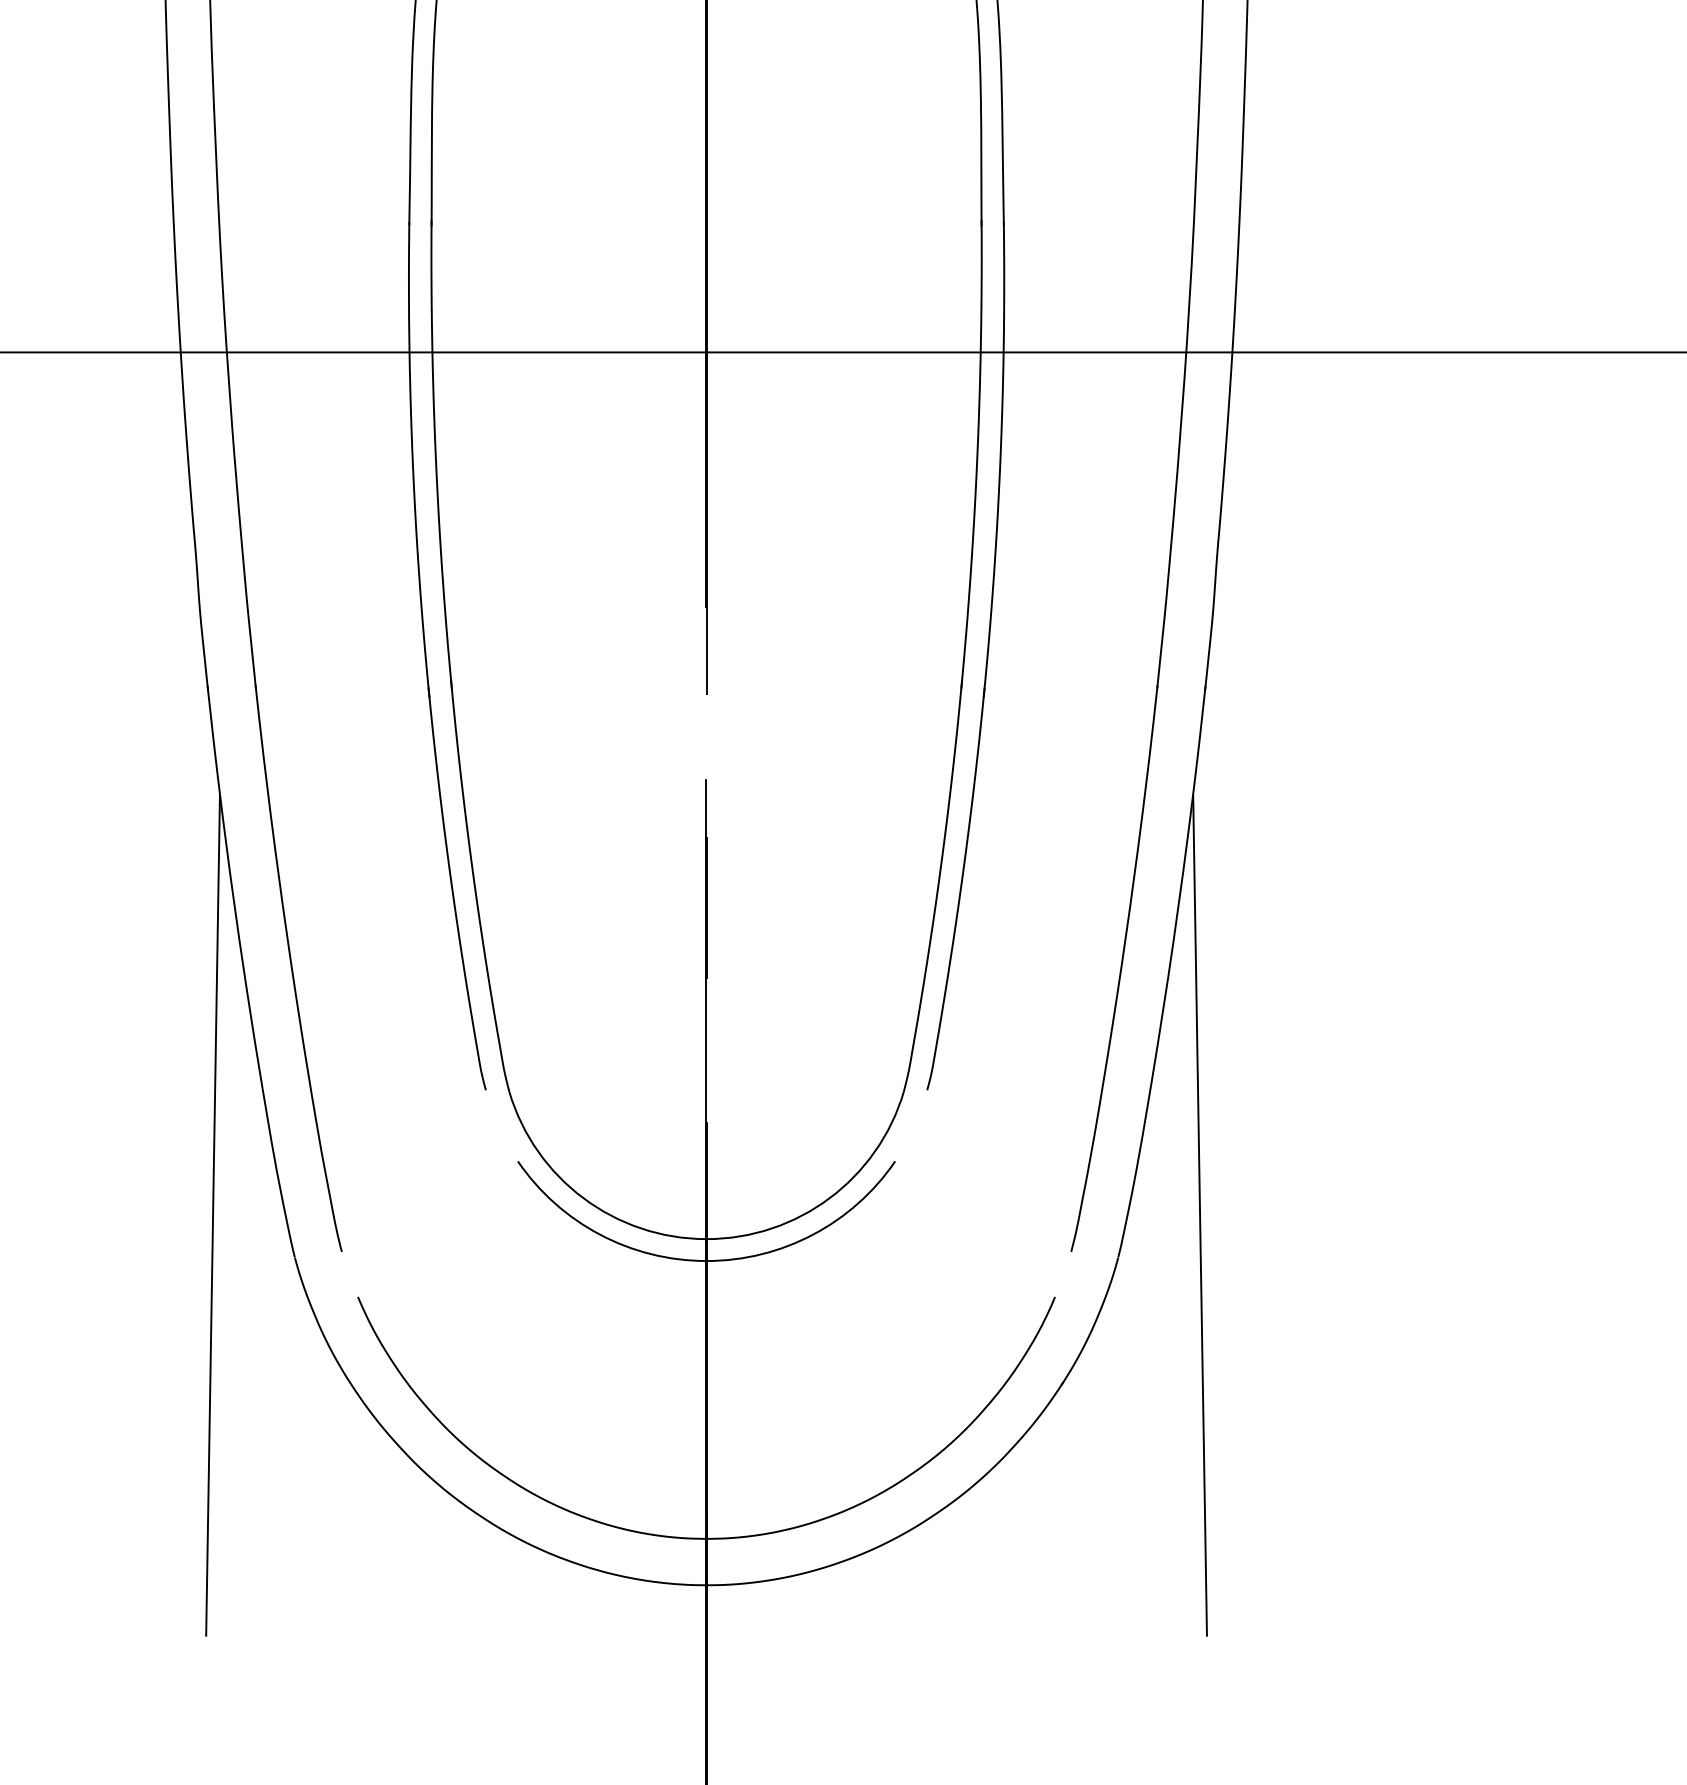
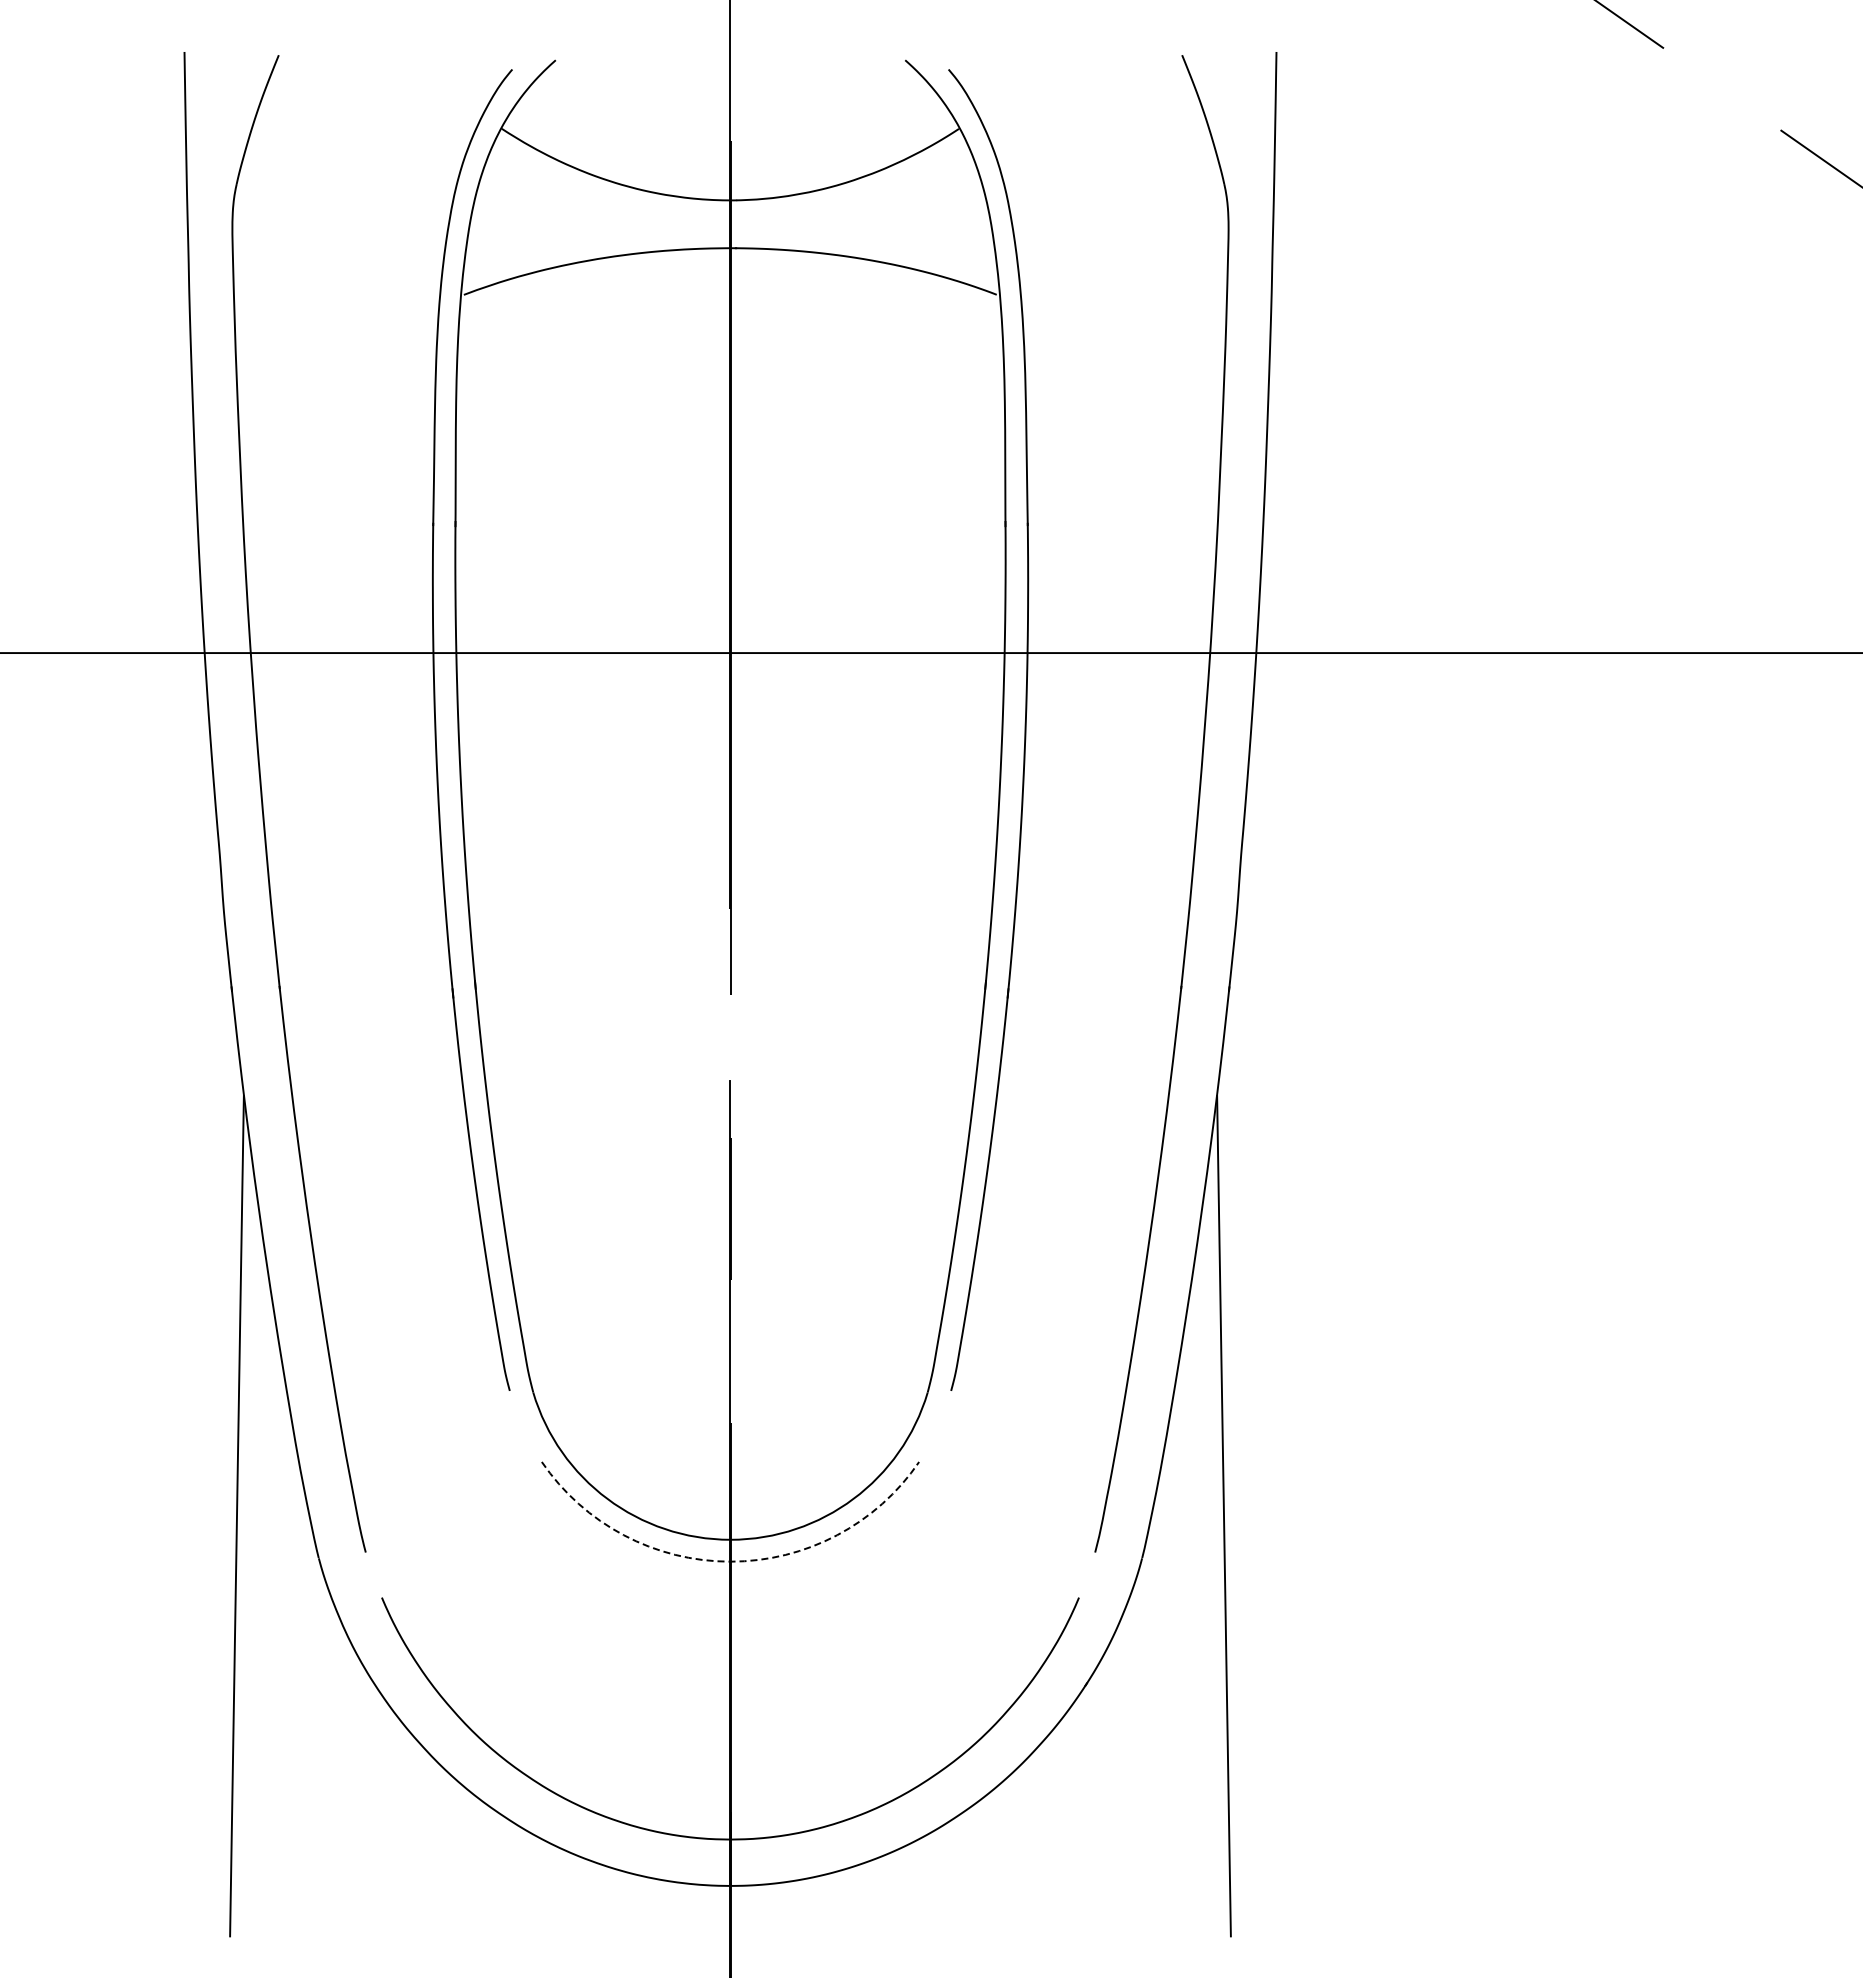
arc: (706, 1260) -> (730, 1561), solid -> dashed

